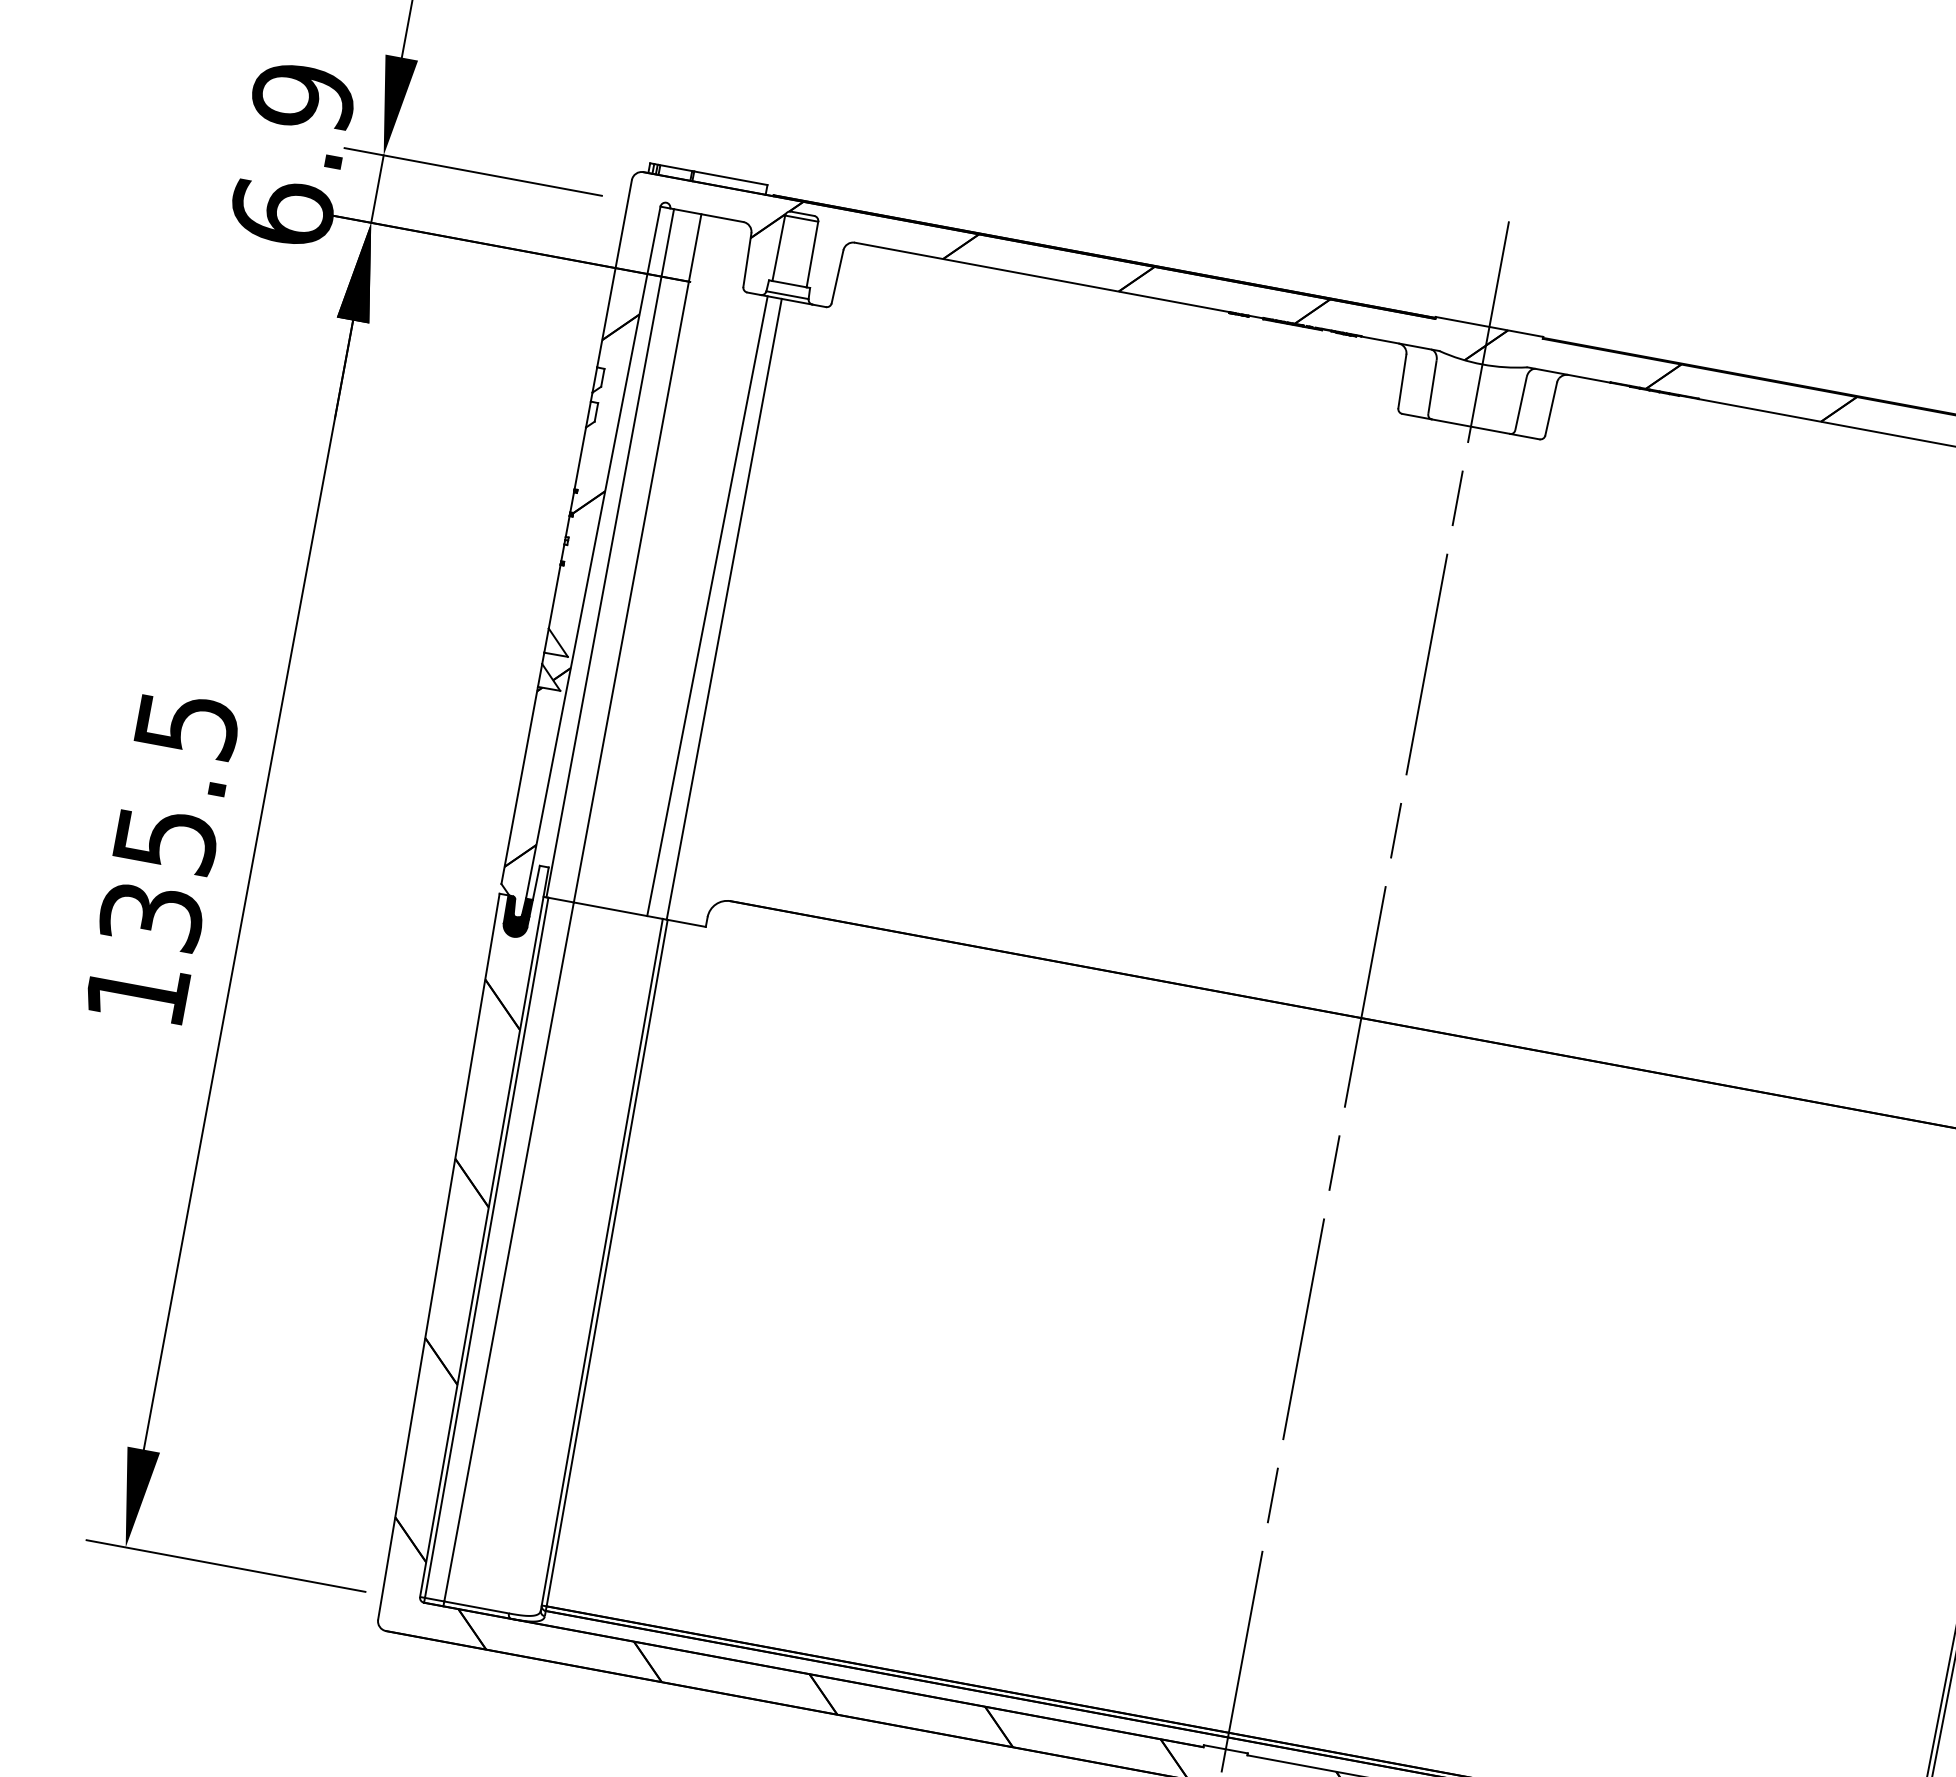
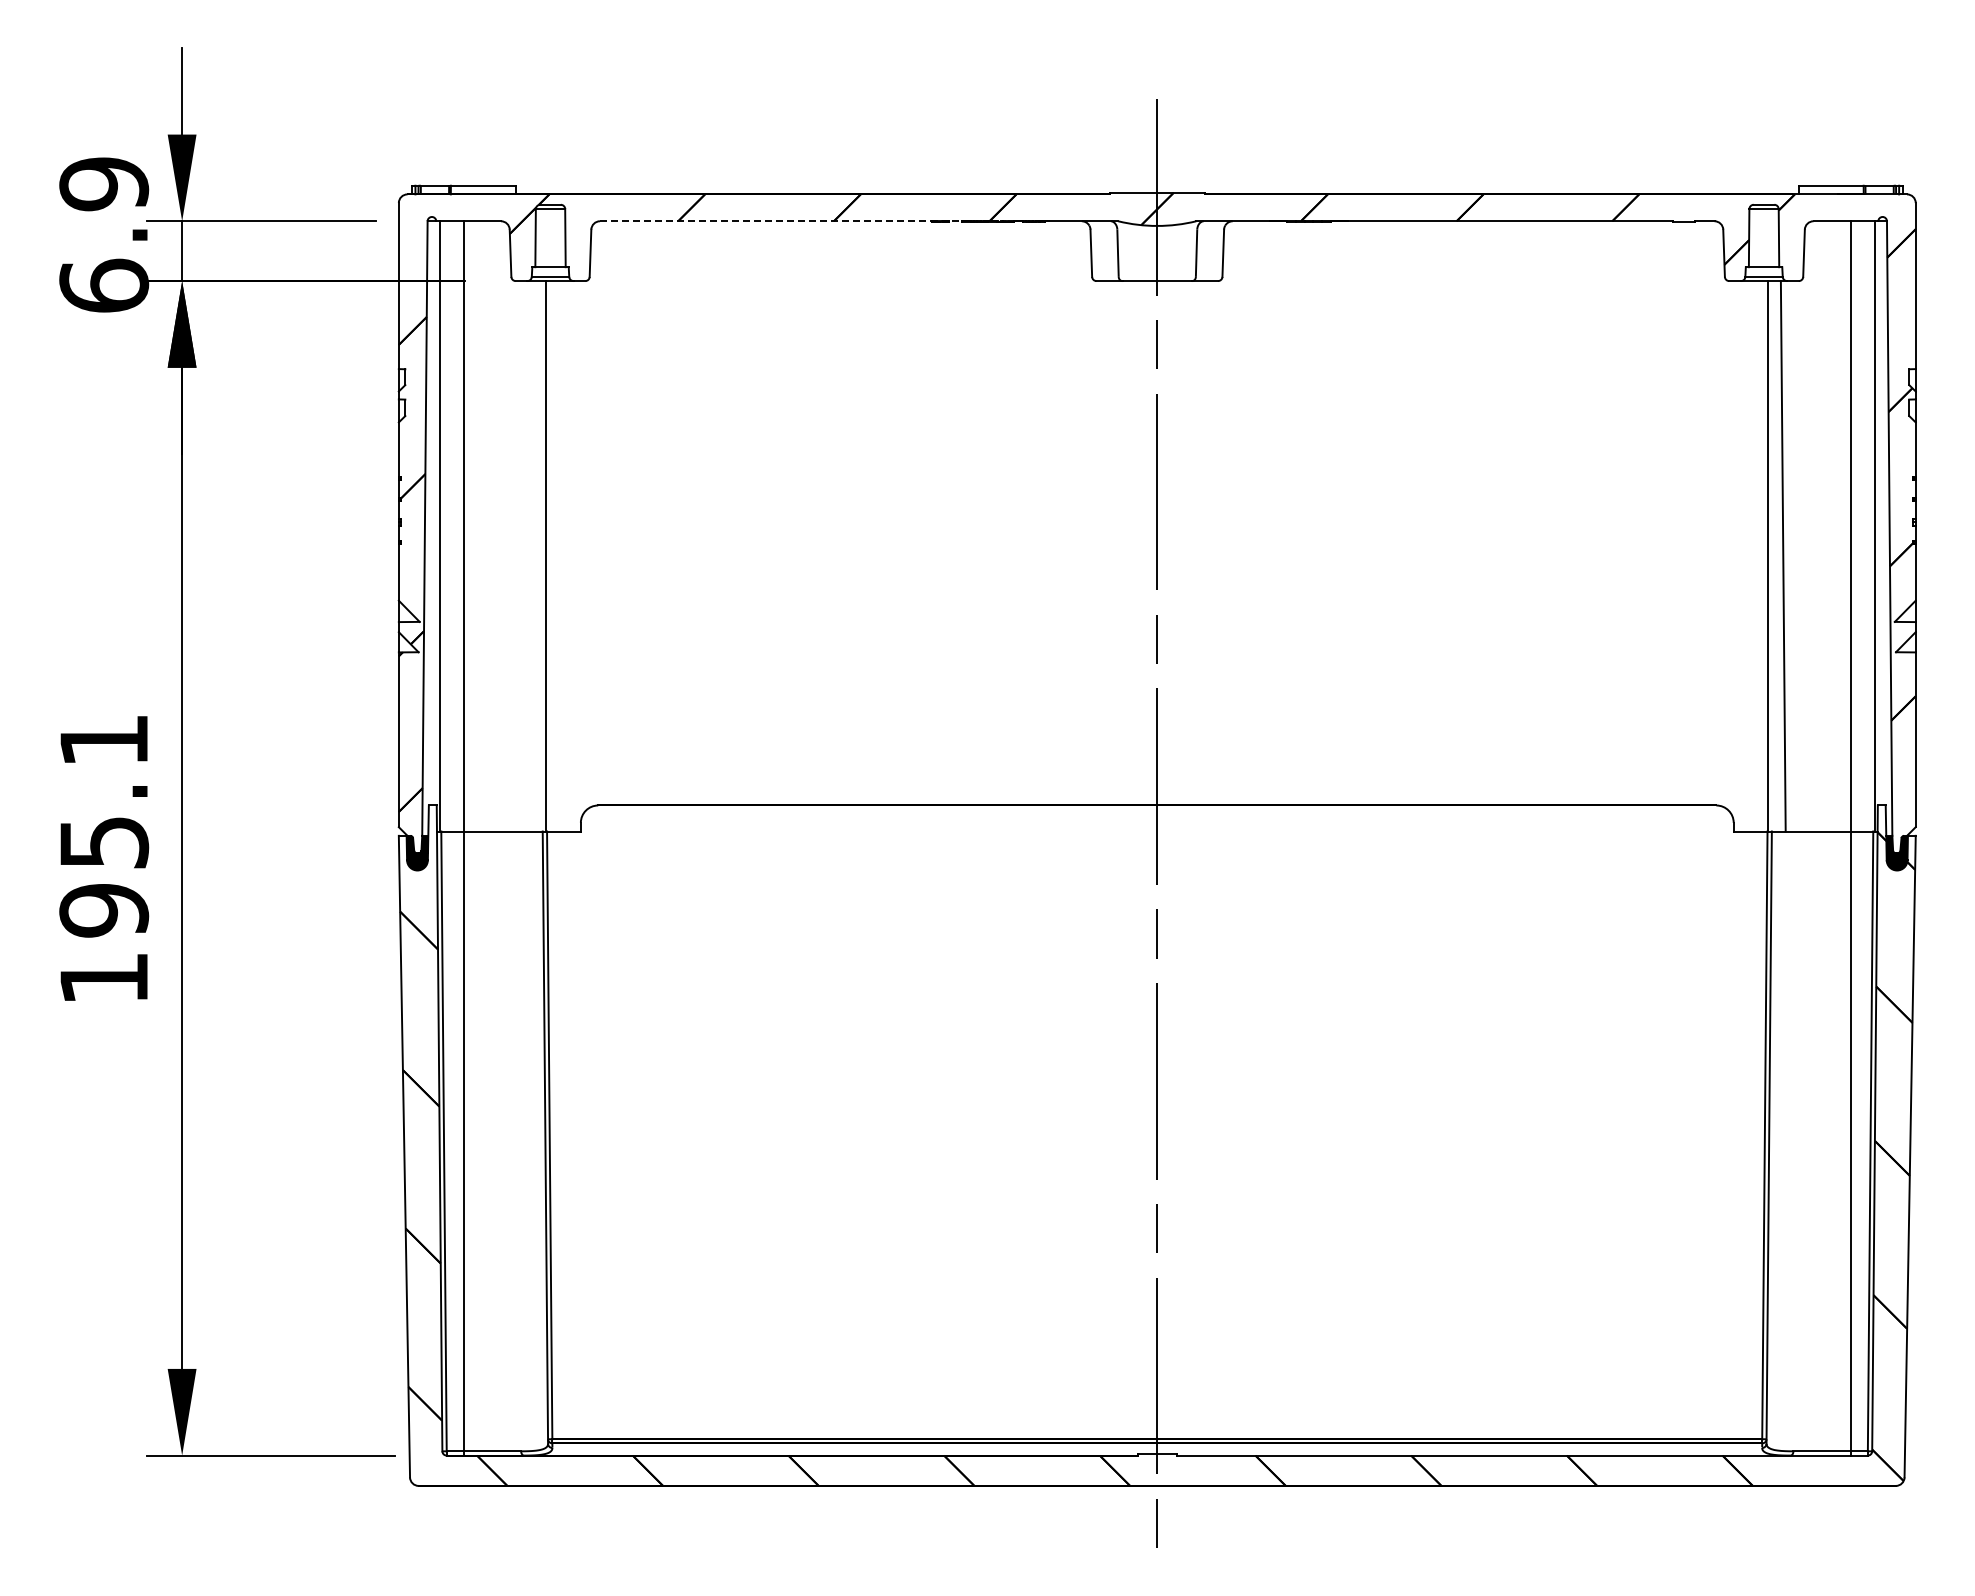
line: (1059, 280) -> (781, 221), solid -> dashed
line: (706, 606) -> (530, 556), removed
text: (169, 821) -> (104, 826), 135.5 -> 195.1

